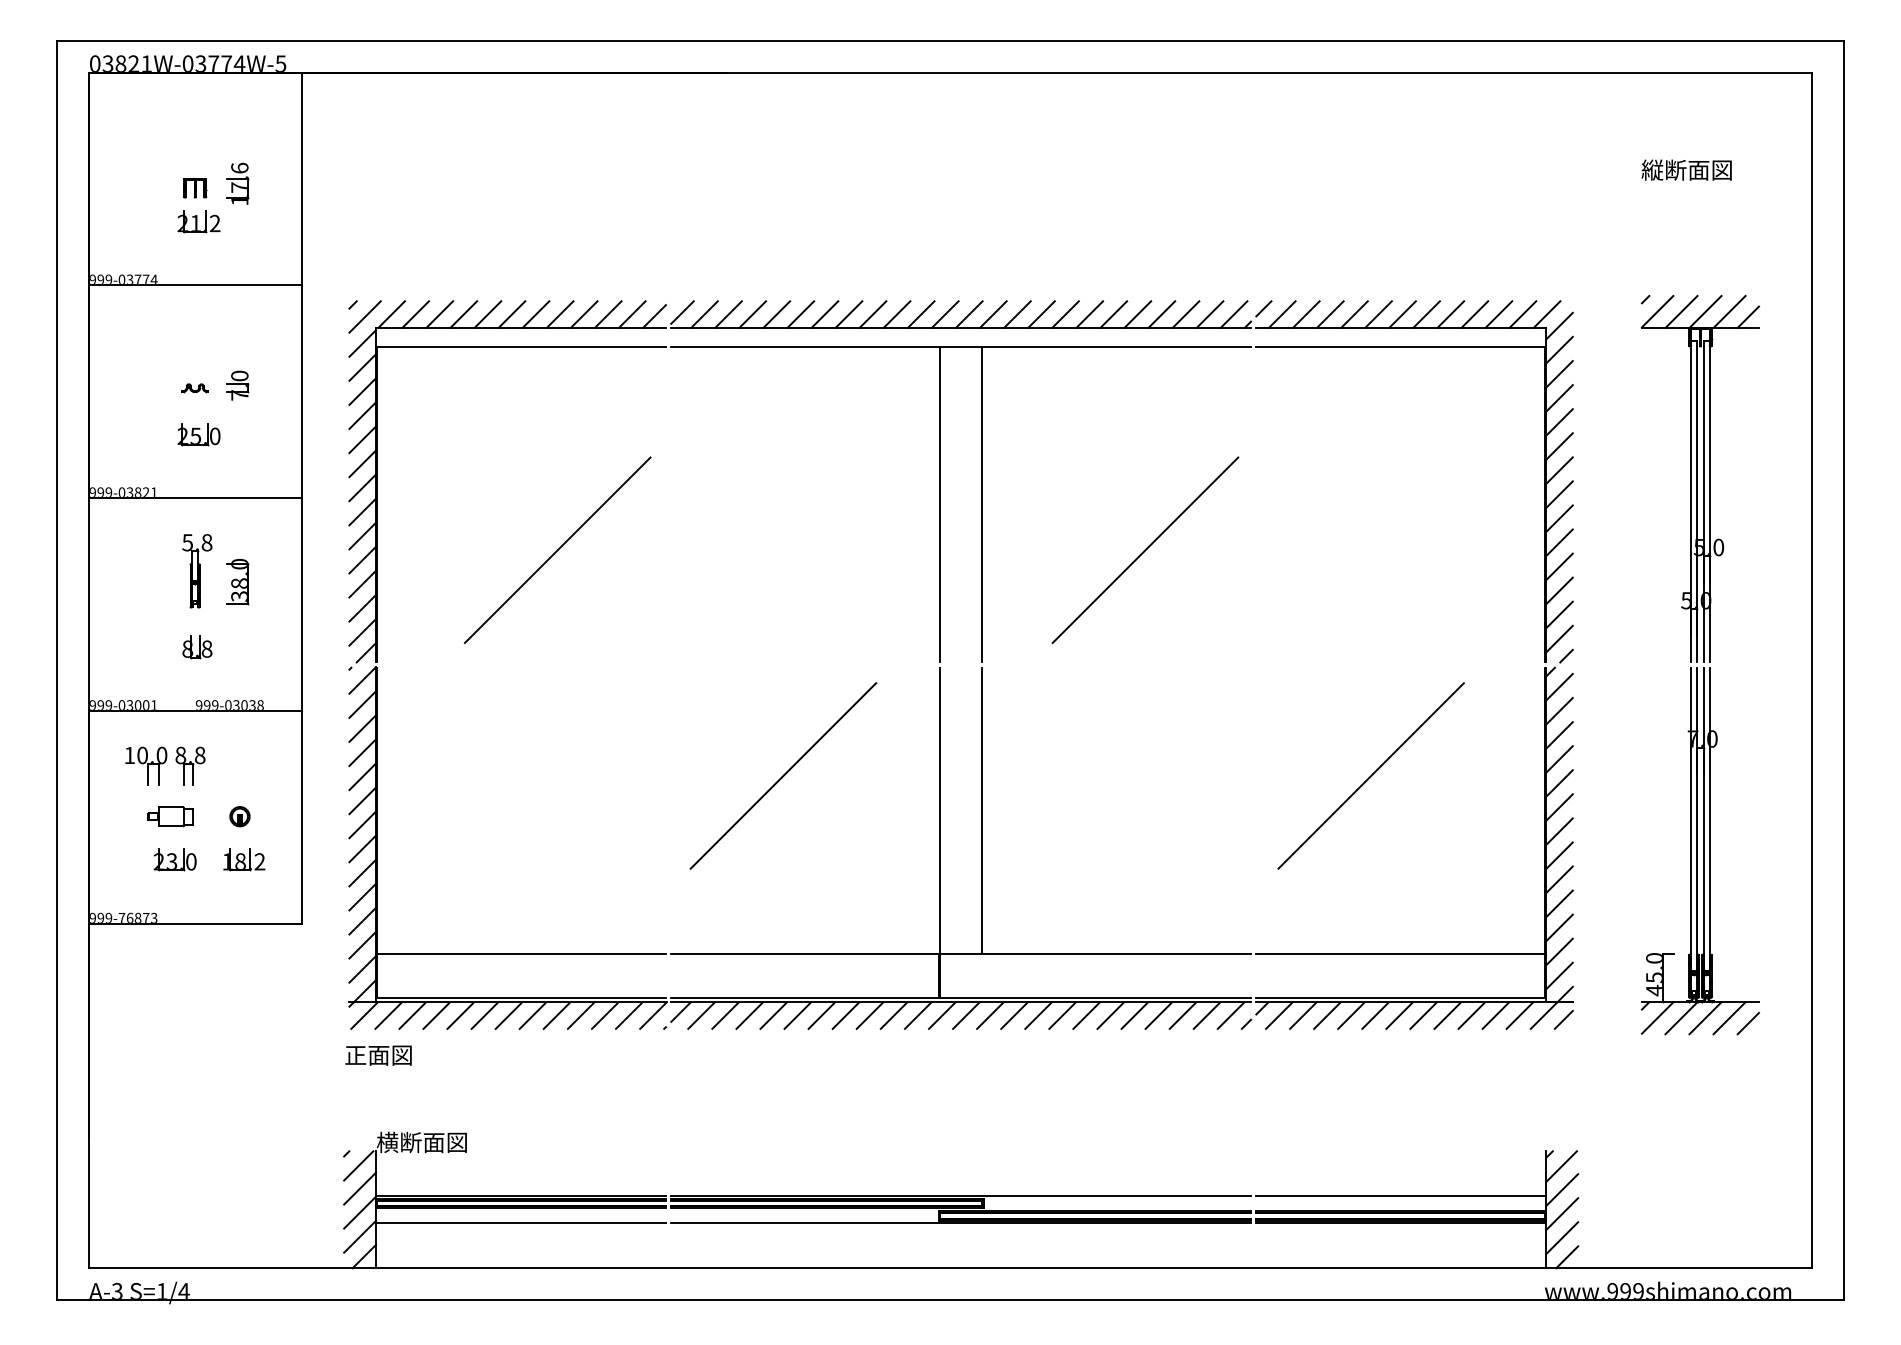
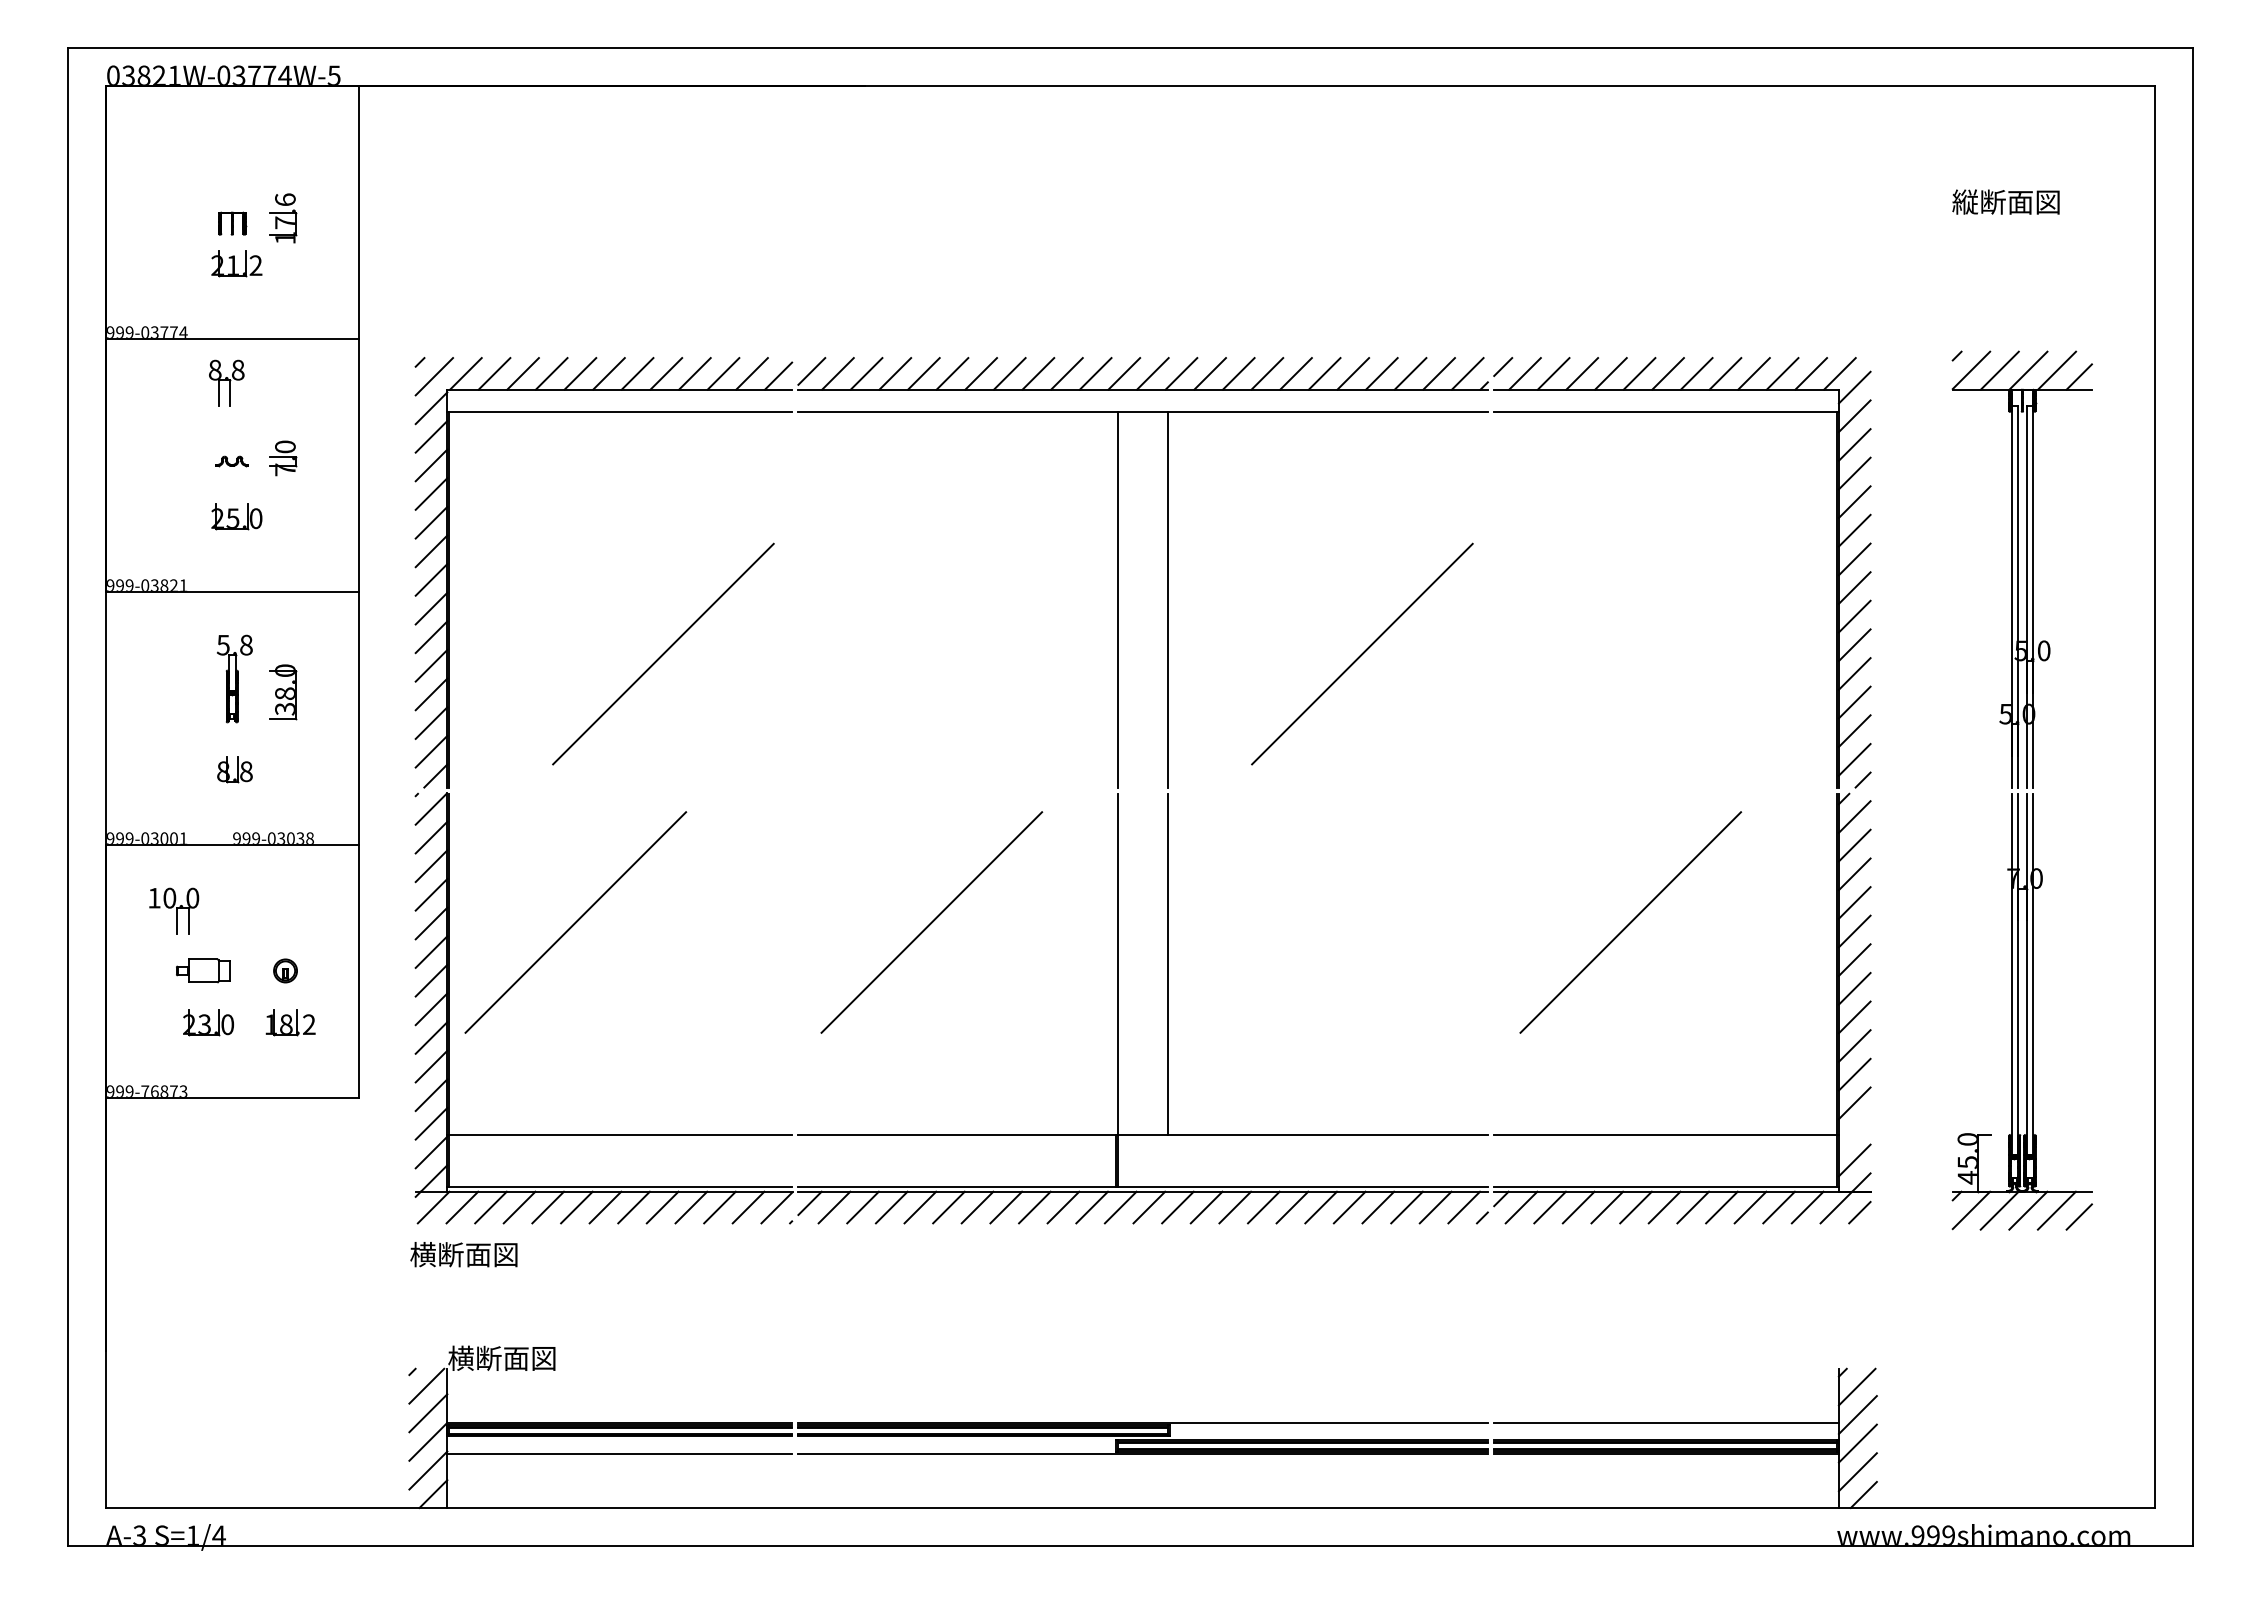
part: (190, 765) -> (226, 382), moved
line: (483, 775) -> (575, 922), added
line: (1559, 951) -> (1854, 1131), removed
text: (389, 1055) -> (463, 1254), 正面図 -> 横断面図

